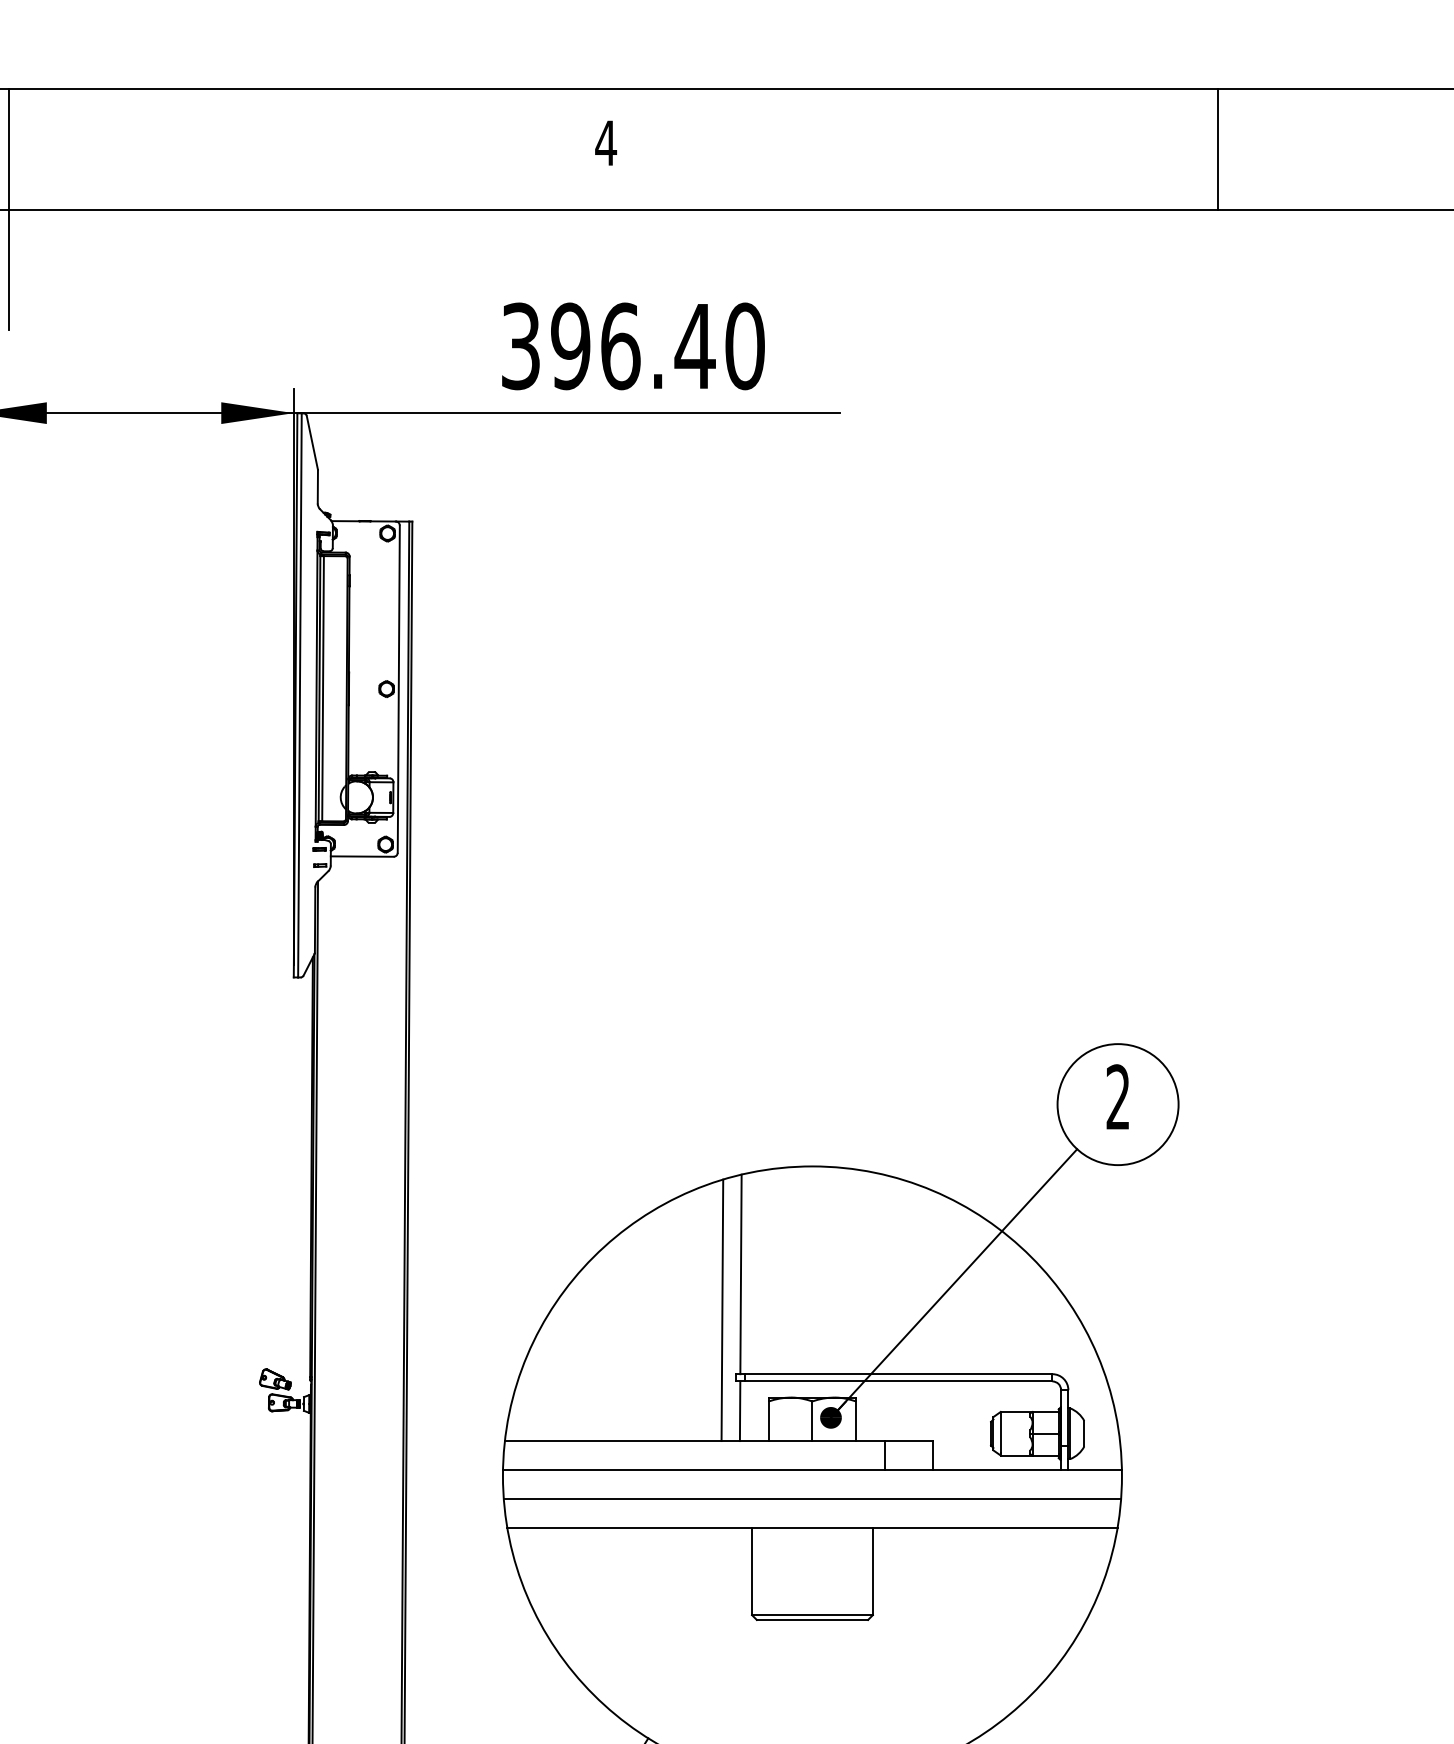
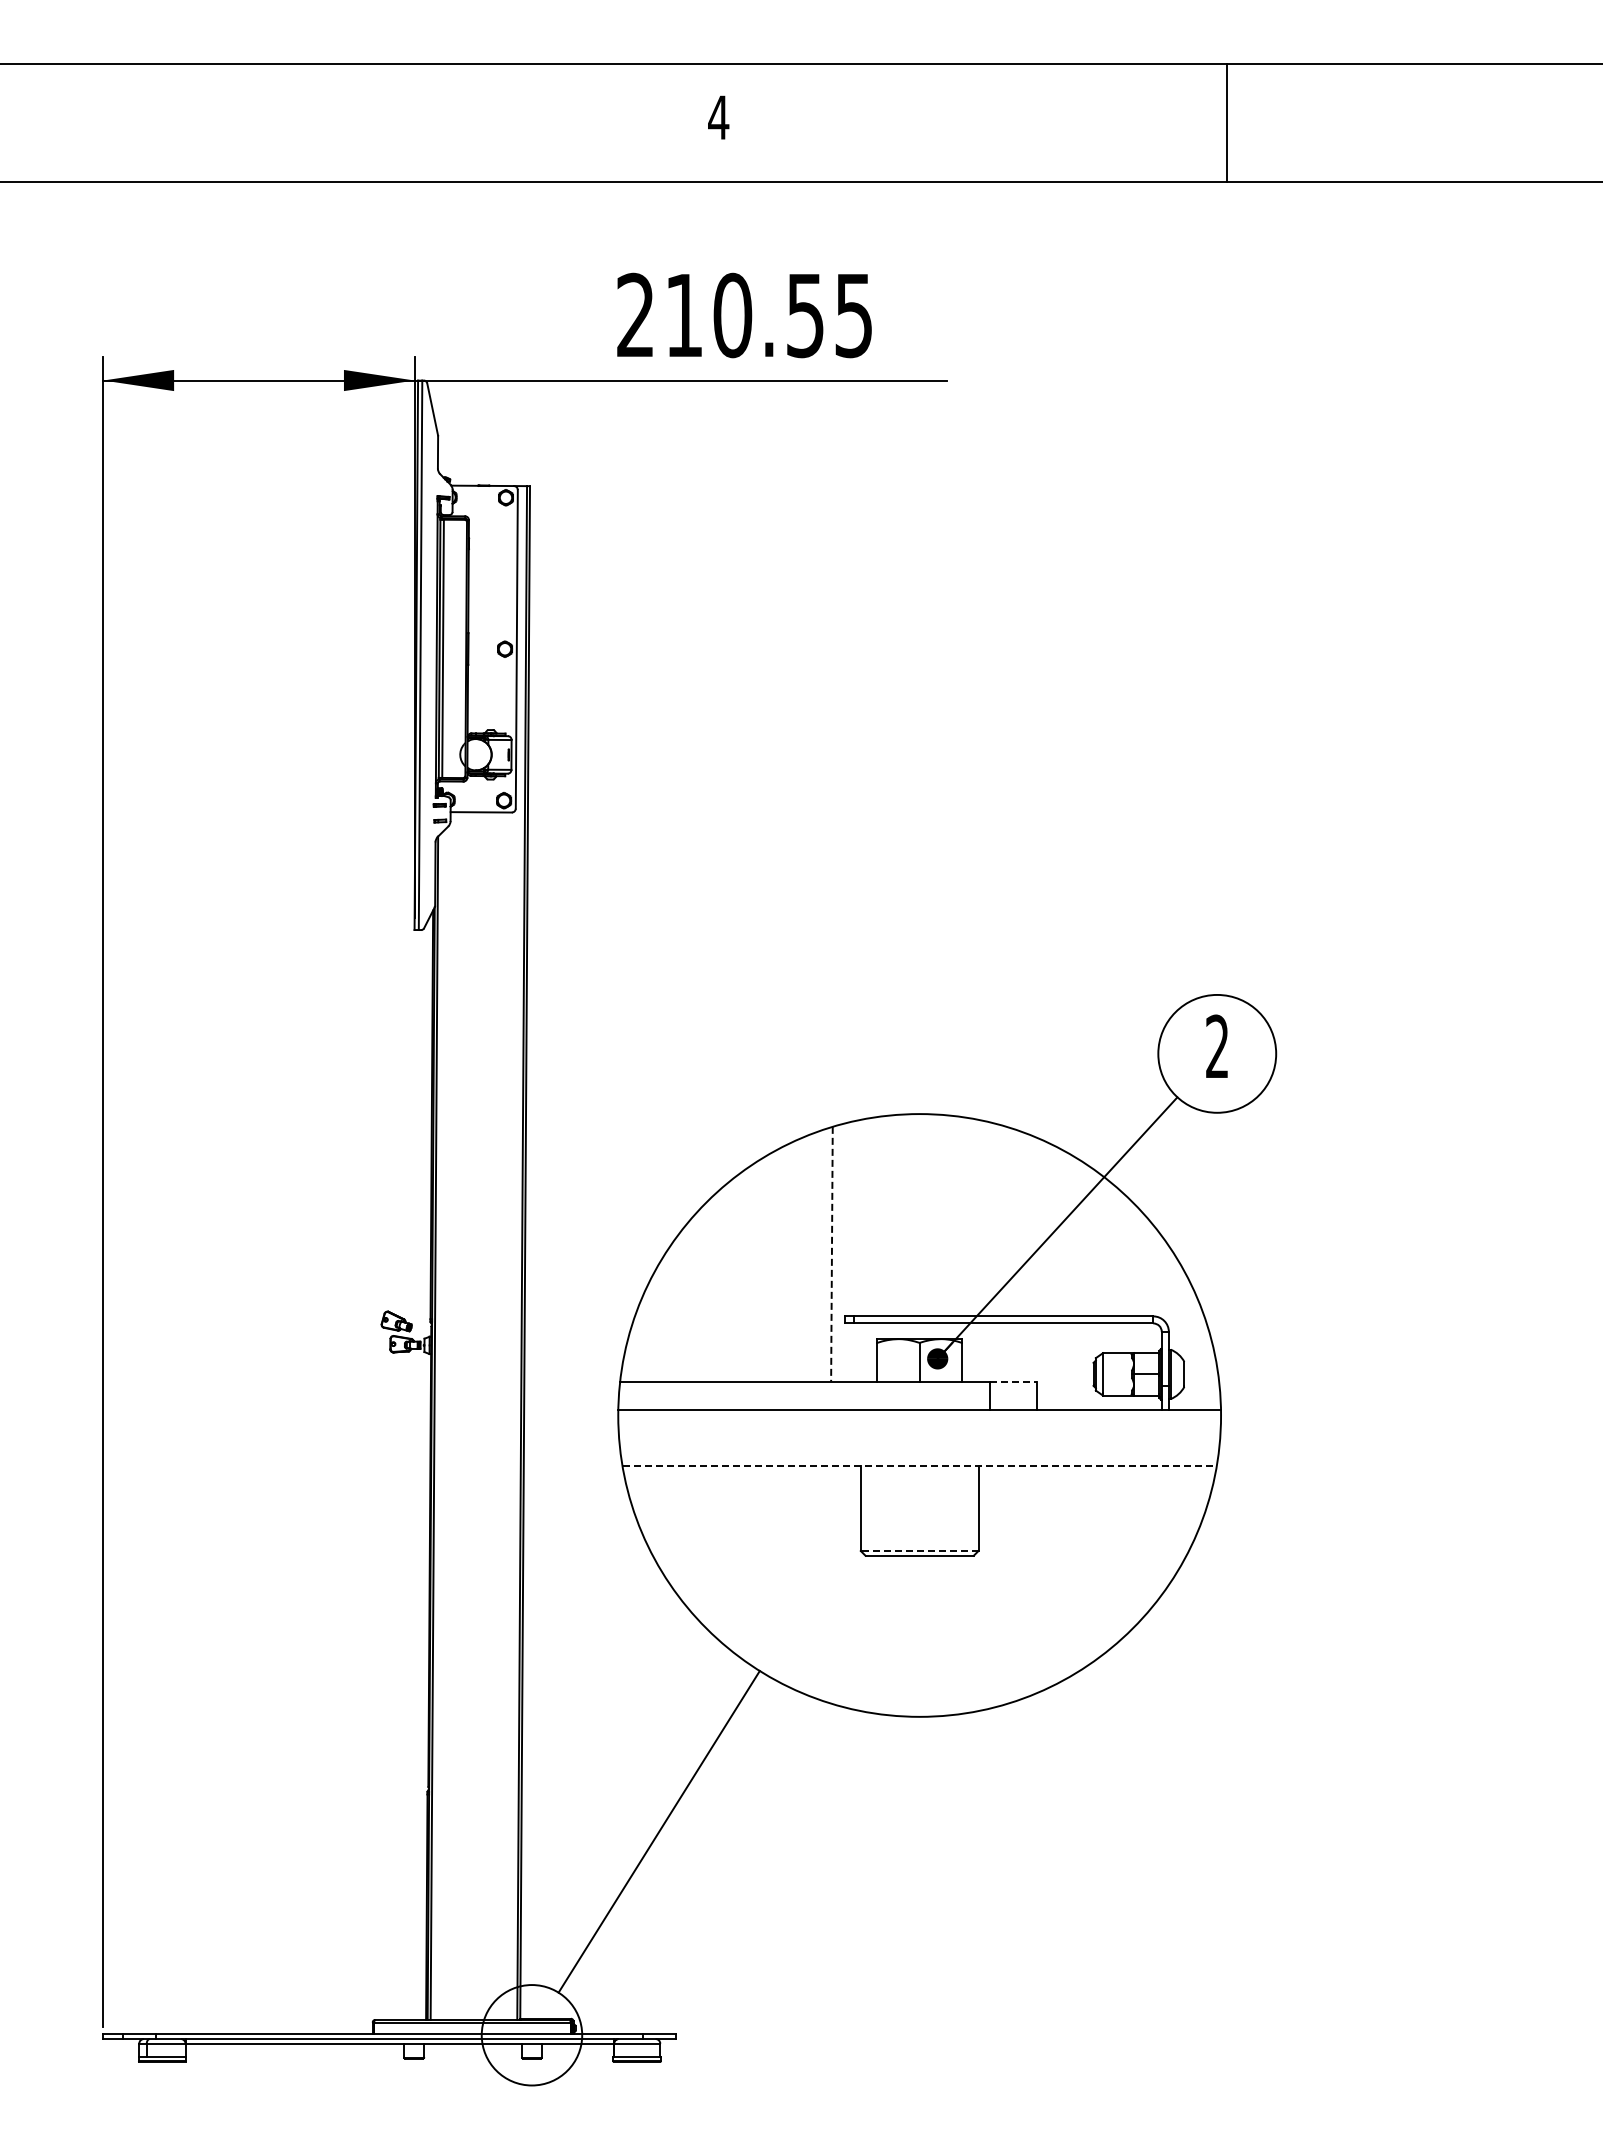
line: (1217, 149) -> (1227, 123), moved
line: (9, 208) -> (137, 181), removed
text: (633, 346) -> (745, 315), 396.40 -> 210.55
line: (740, 1274) -> (849, 1219), removed
line: (721, 1310) -> (831, 1254), solid -> dashed
line: (740, 1411) -> (849, 1352), removed
line: (908, 1441) -> (1013, 1381), solid -> dashed
line: (812, 1499) -> (919, 1438), removed
line: (813, 1528) -> (920, 1466), solid -> dashed
line: (812, 1615) -> (919, 1551), solid -> dashed

